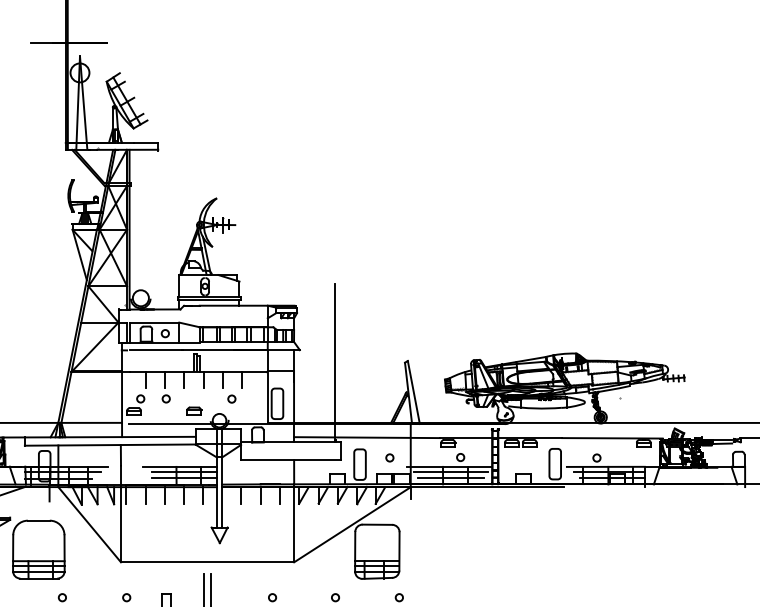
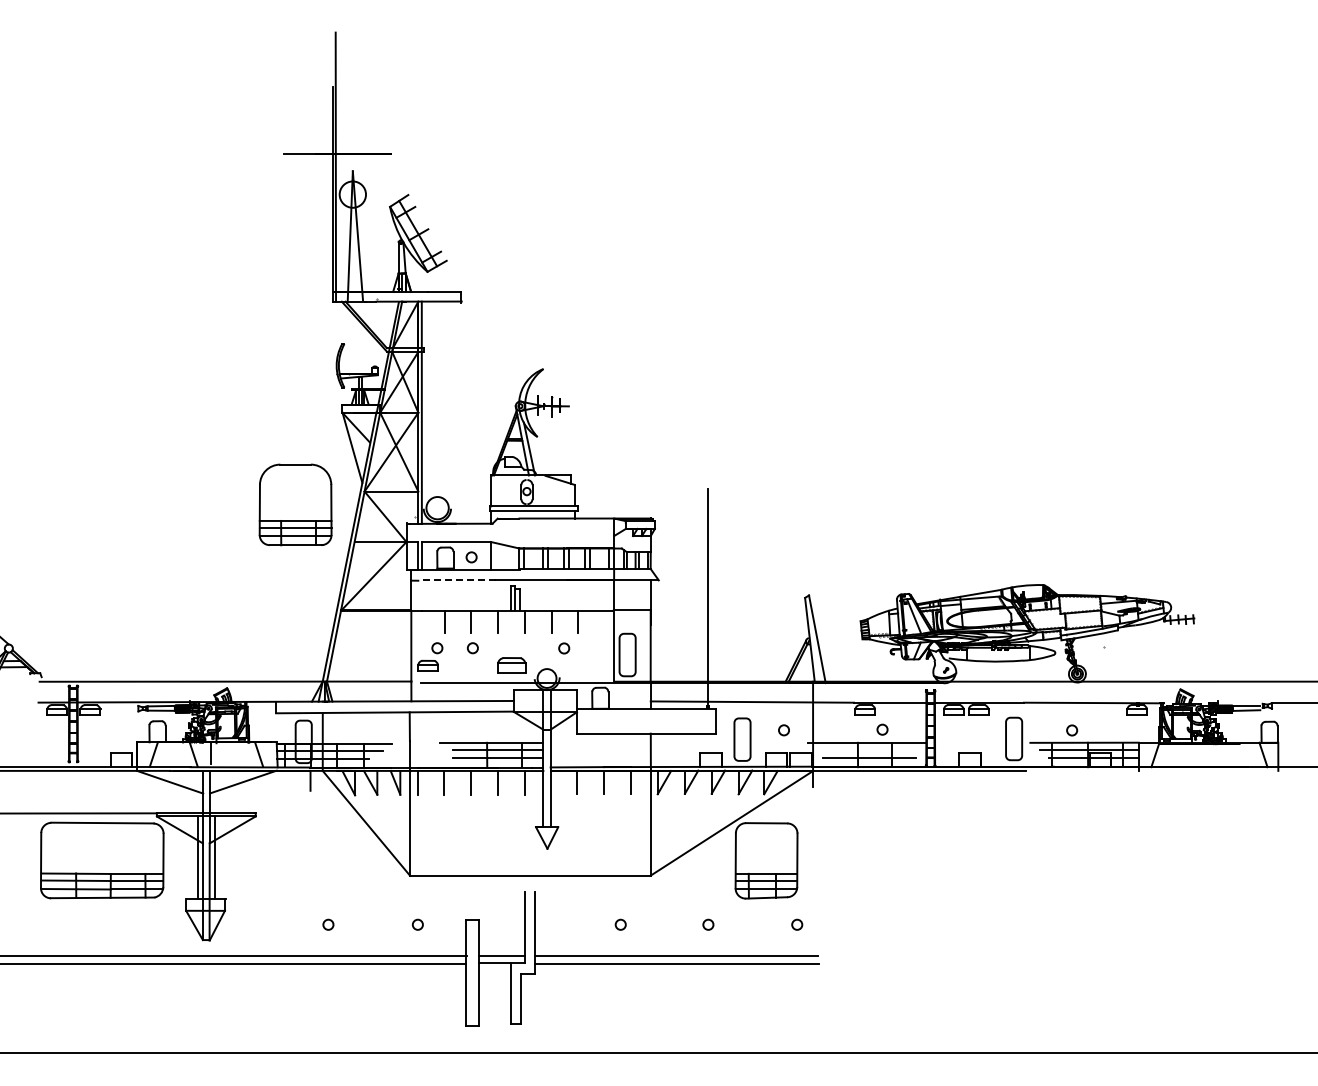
line: (155, 350) -> (458, 580), solid -> dashed
part: (194, 411) -> (511, 665), size x1.4
line: (450, 471) -> (868, 749), removed
part: (38, 549) -> (295, 504), moved

